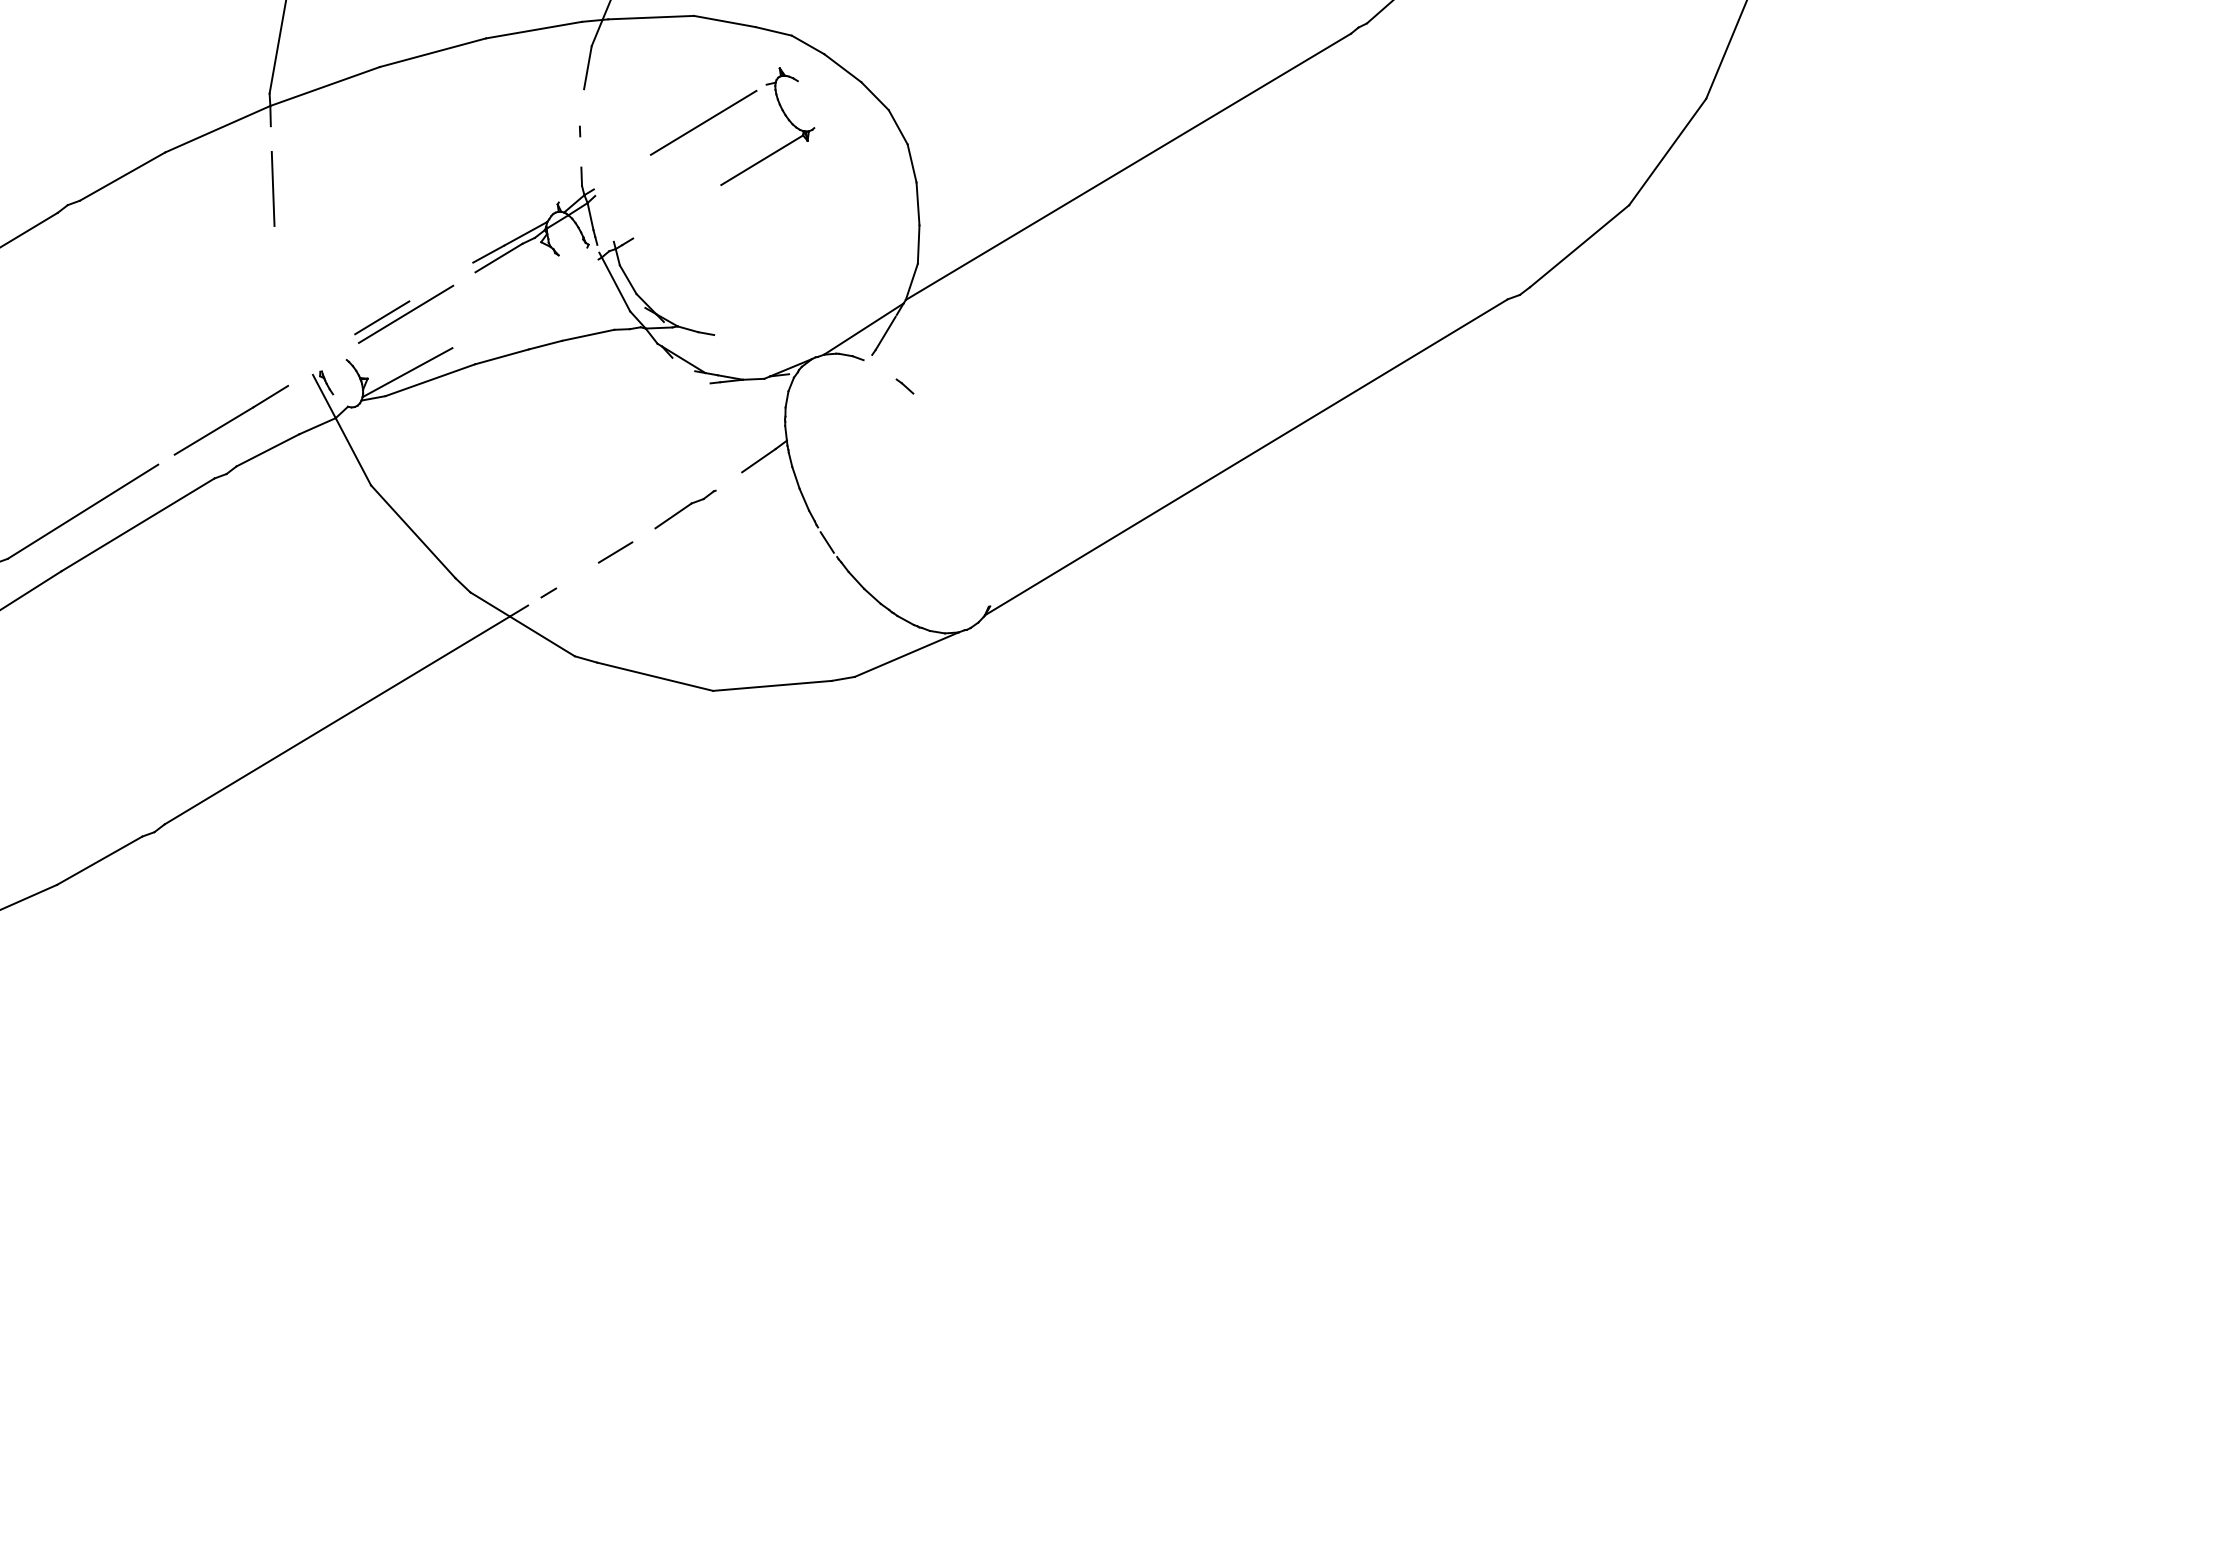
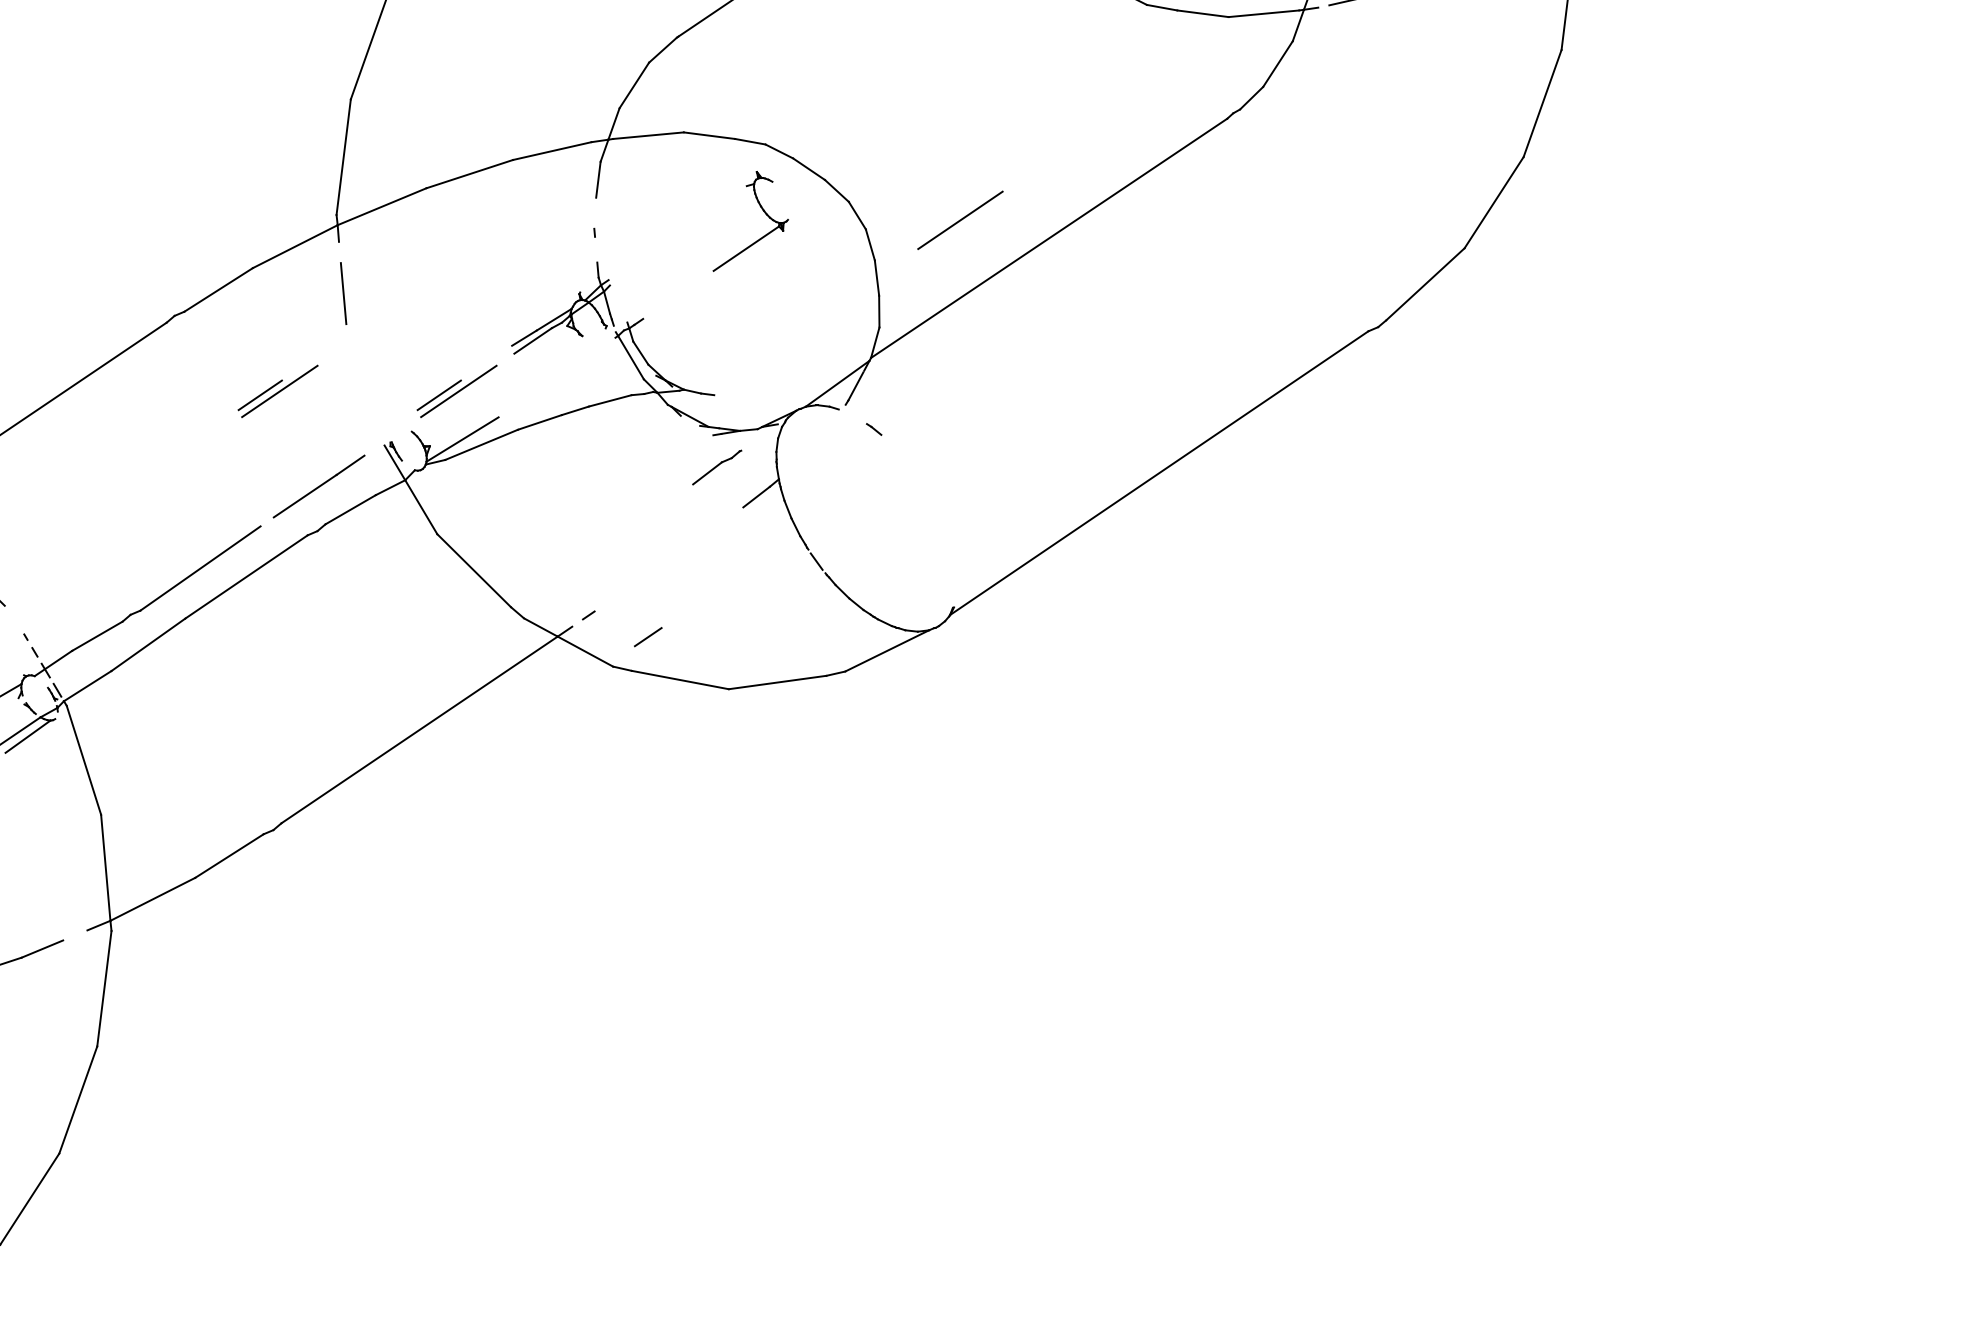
line: (703, 121) -> (960, 219), moved
part: (187, 301) -> (277, 390), added
part: (685, 509) -> (717, 467), moved
line: (615, 552) -> (648, 637), moved

